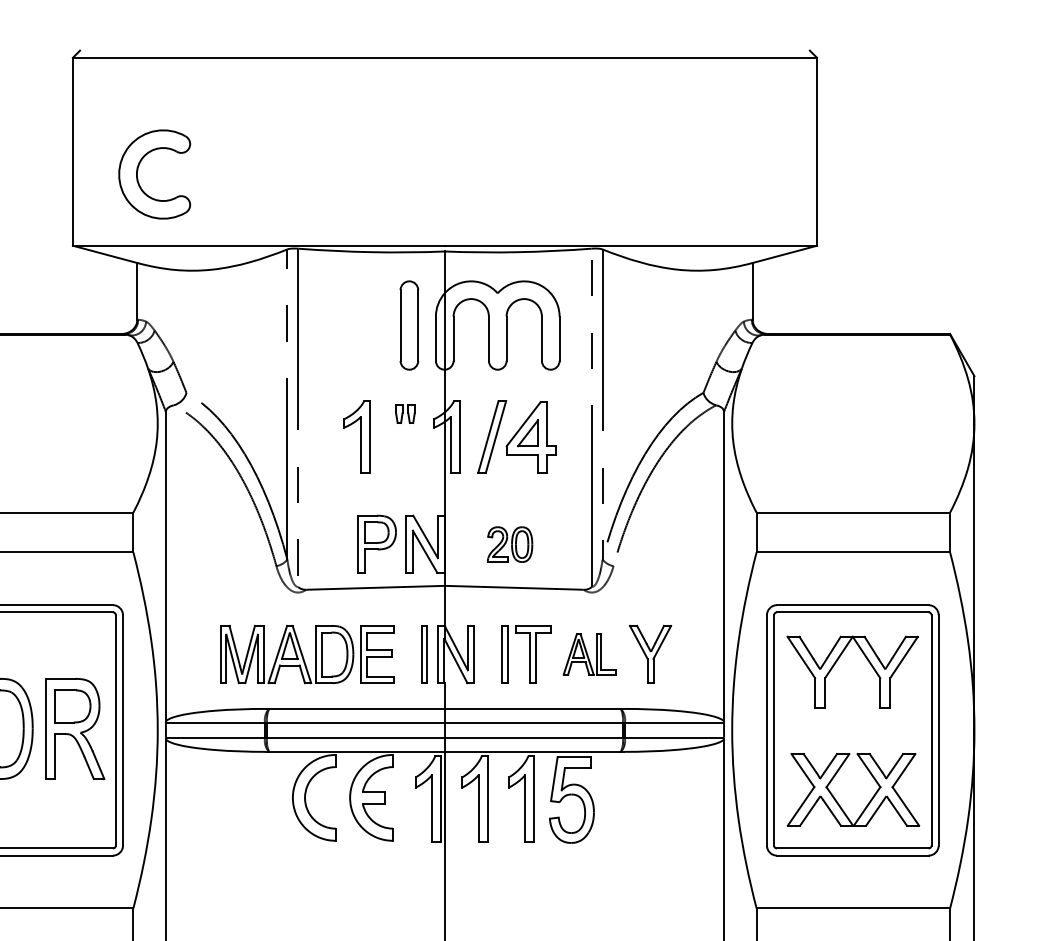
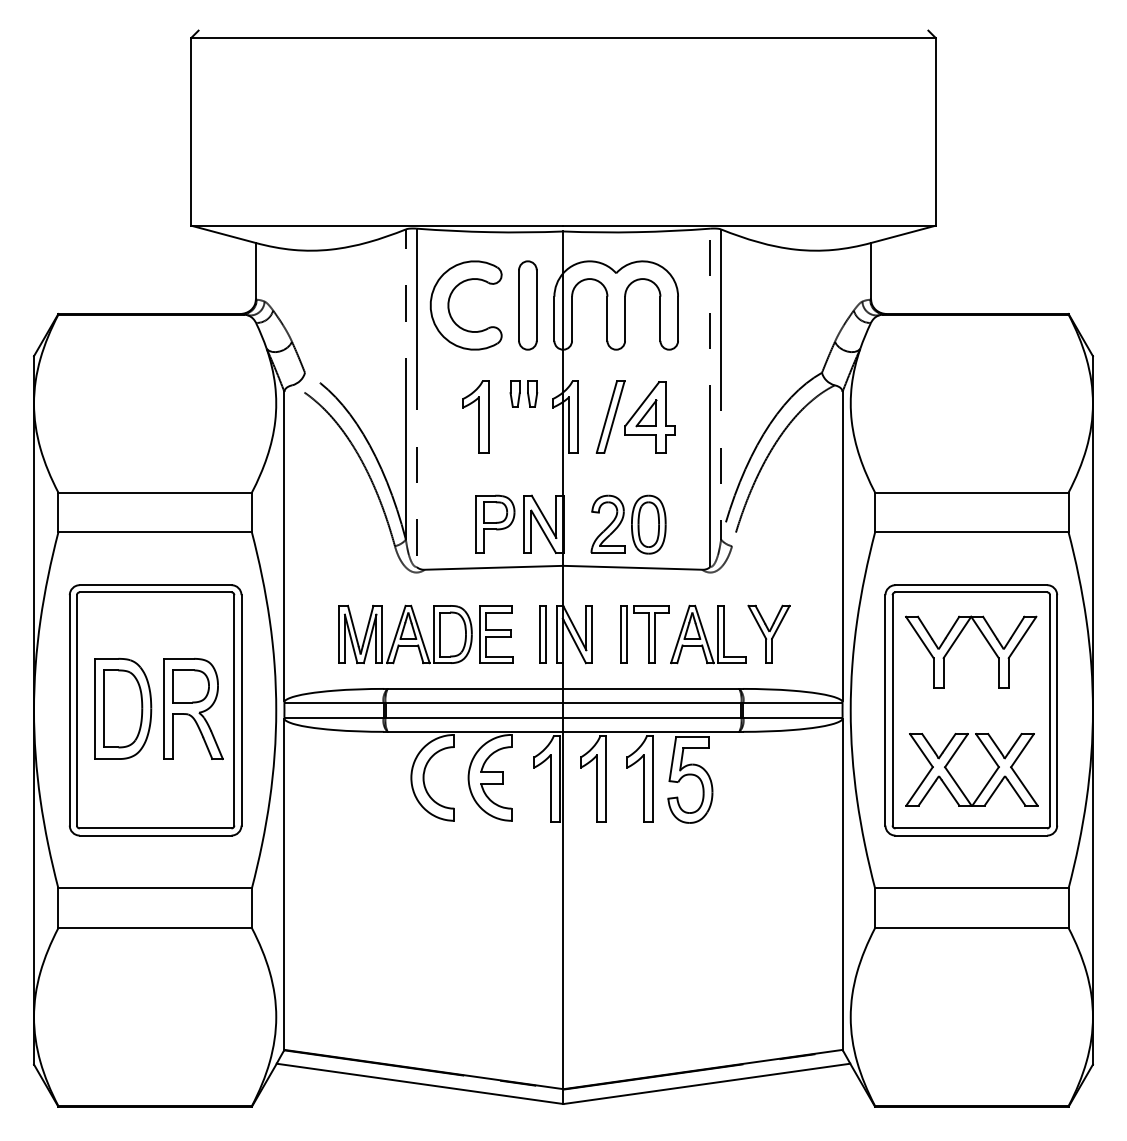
part: (137, 174) -> (449, 305), moved
part: (404, 413) -> (523, 393), size x1.43
part: (509, 544) -> (628, 524), size x1.67
part: (589, 654) -> (708, 634), size x1.43

